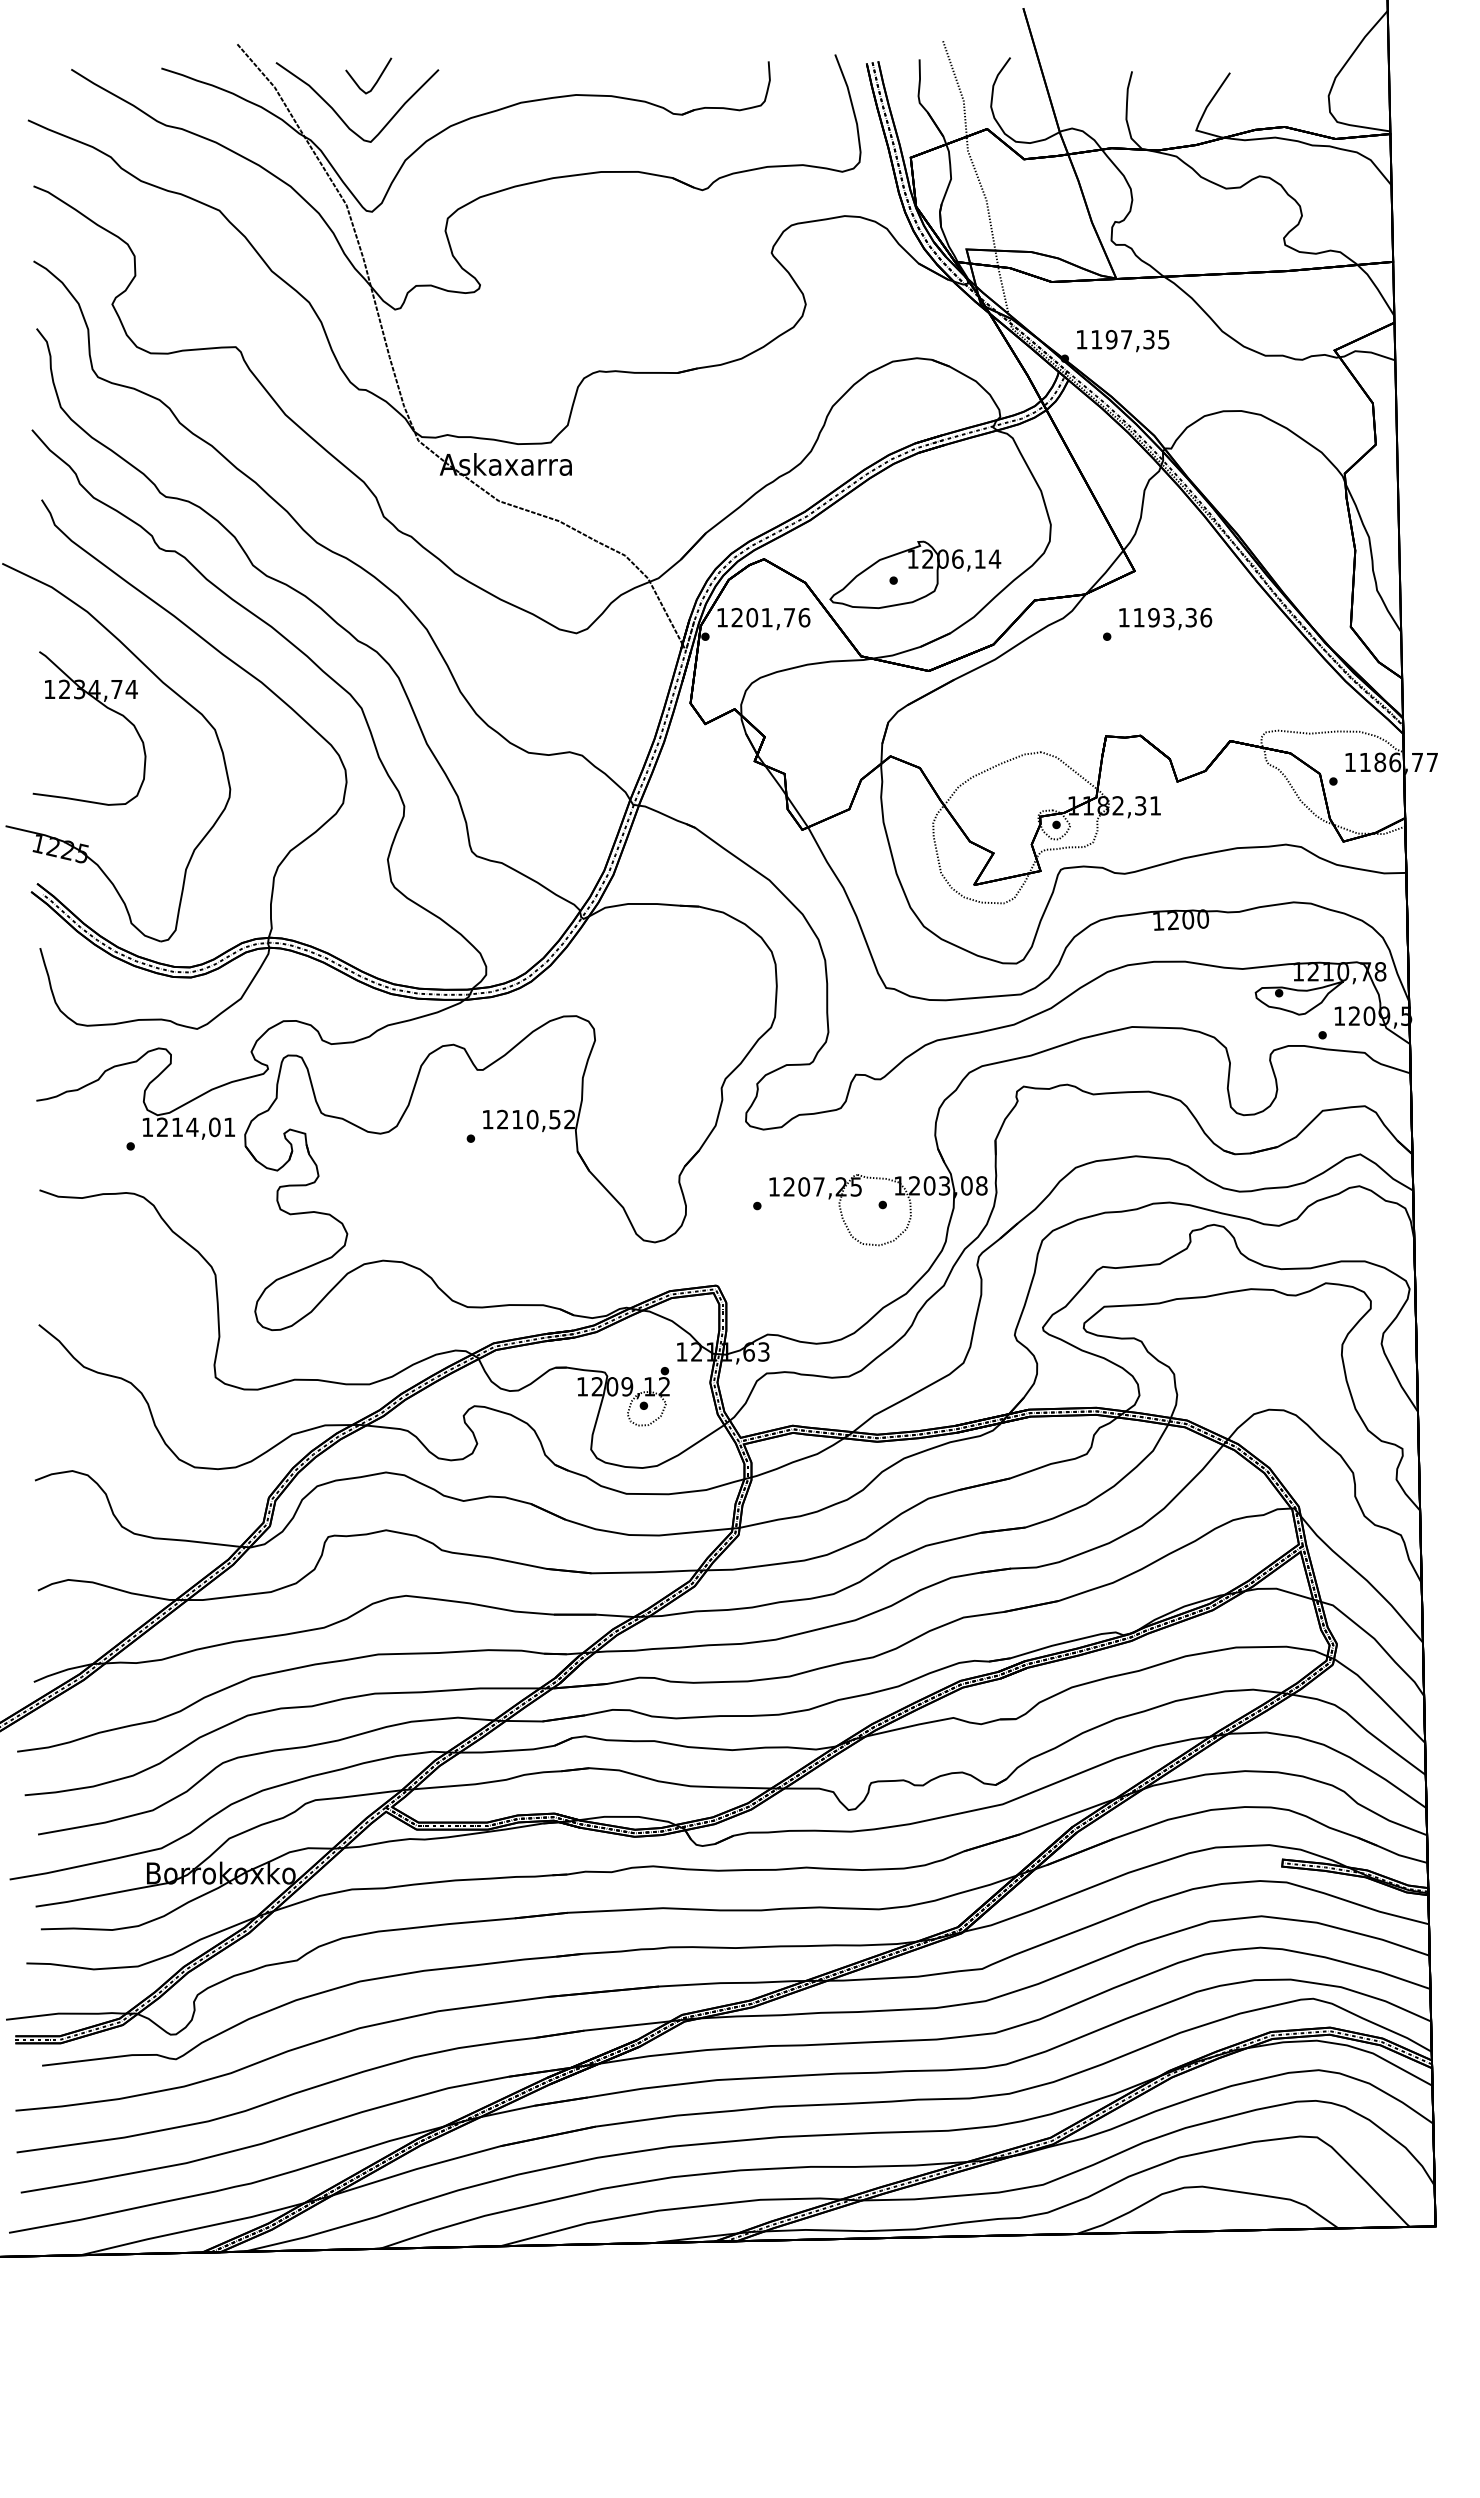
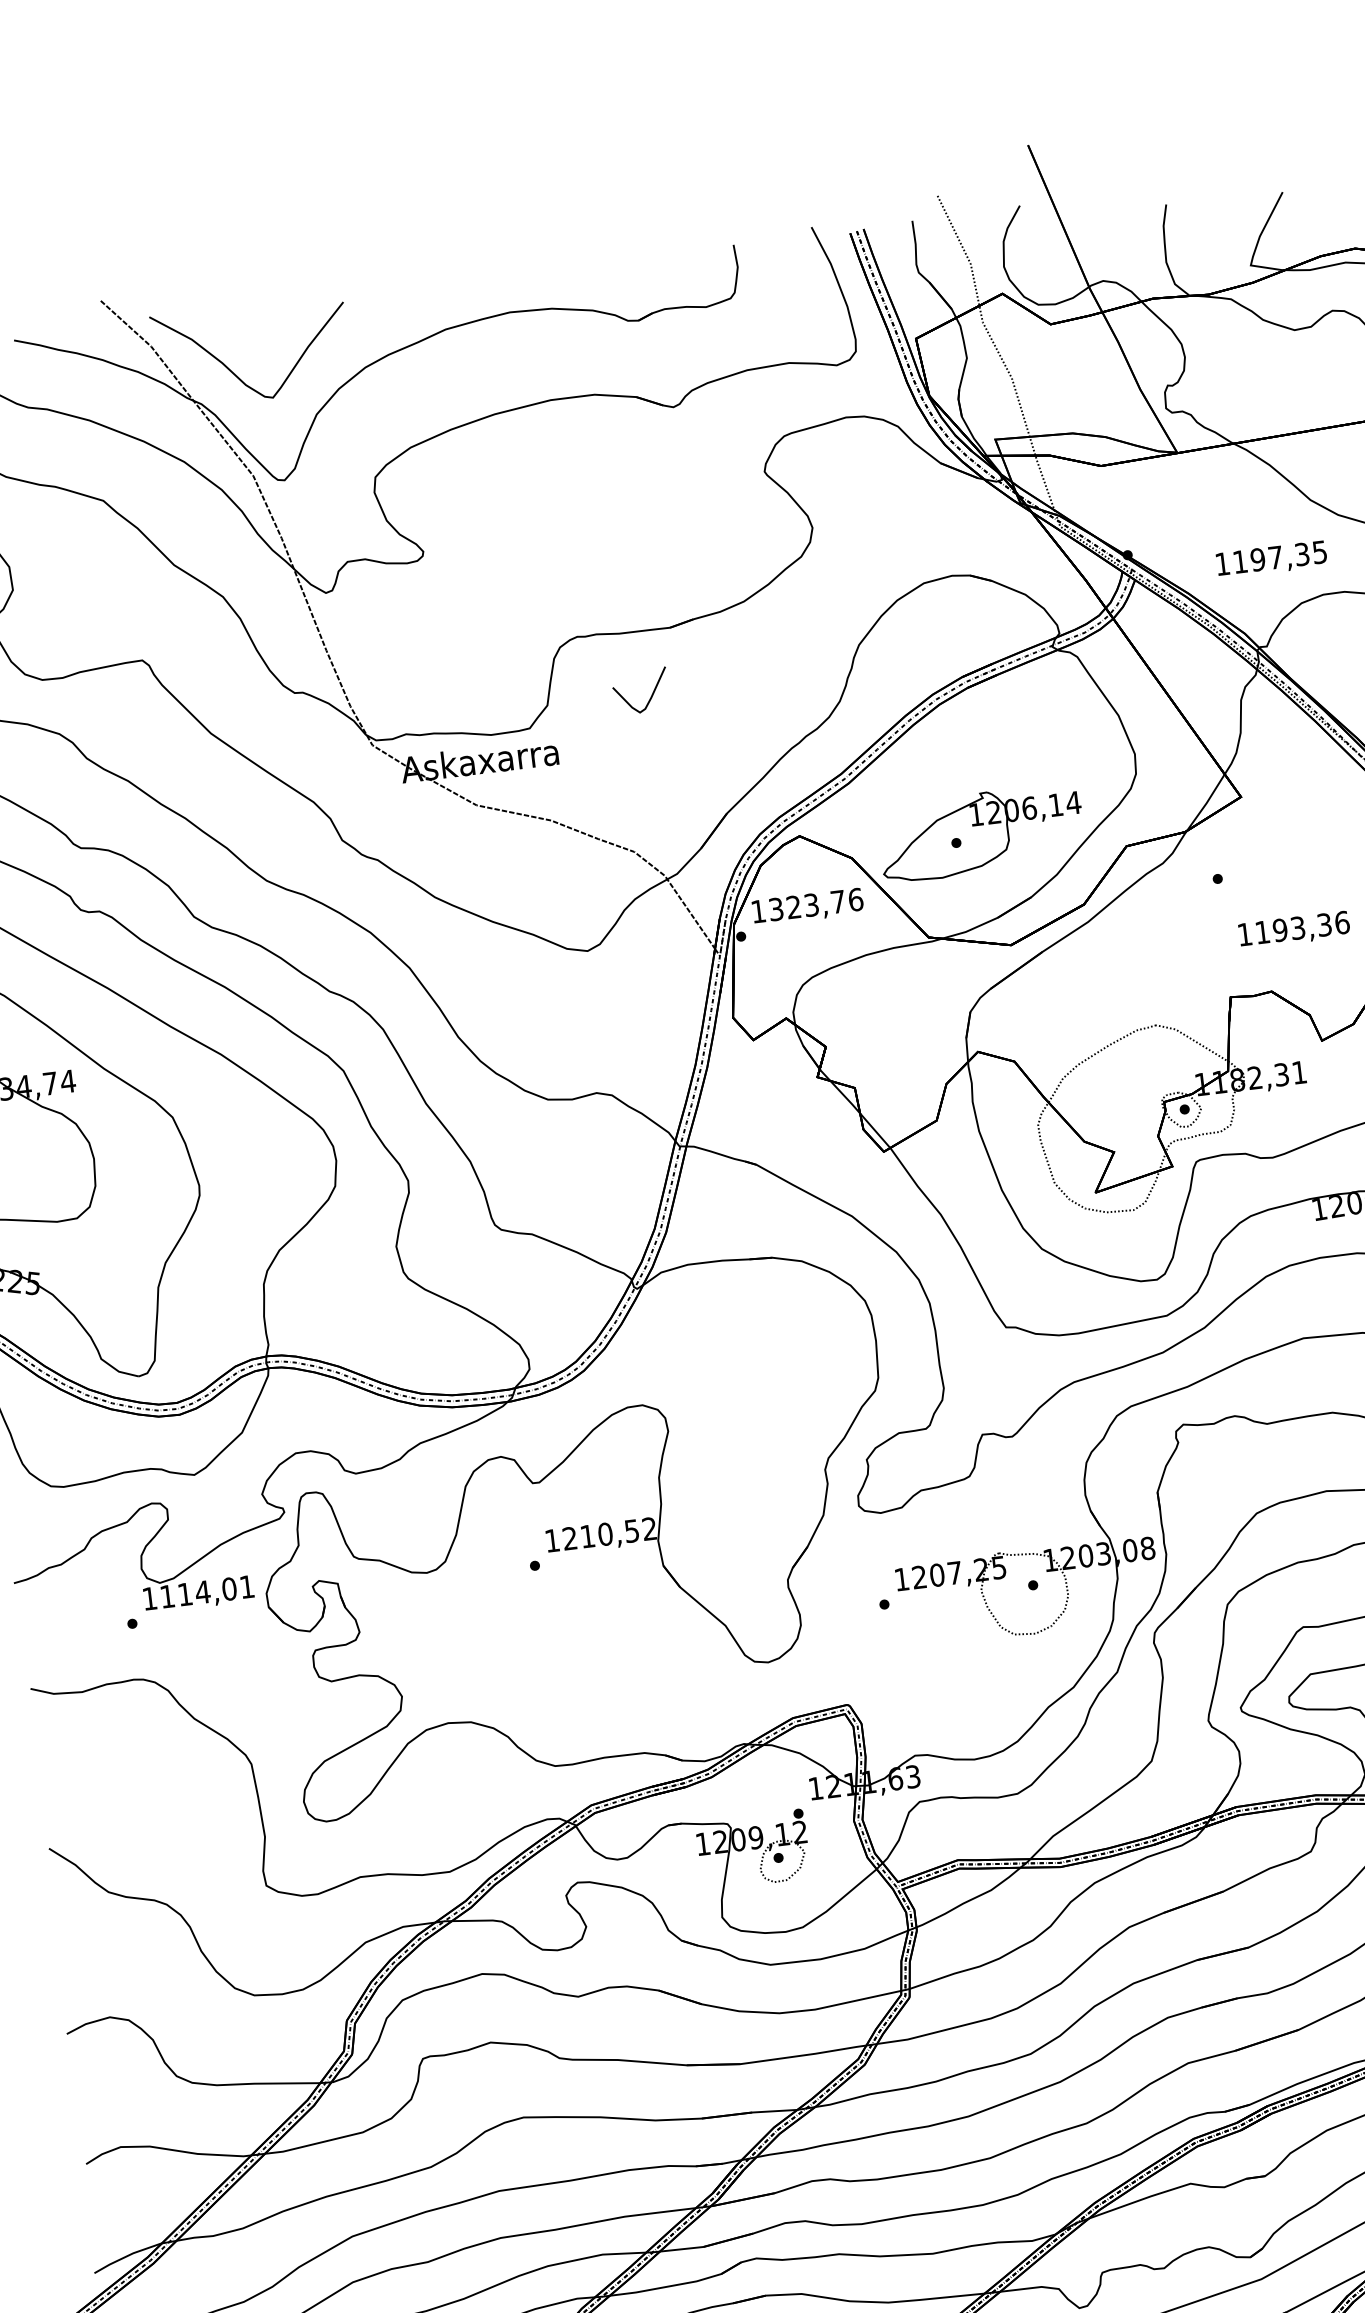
curve: (376, 80) -> (650, 695), moved
text: (1123, 340) -> (1272, 559), moved
text: (751, 617) -> (793, 907), 1201,76 -> 1323,76
text: (1165, 618) -> (1294, 929), moved
text: (162, 1126) -> (167, 1595), 1214,01 -> 1114,01

